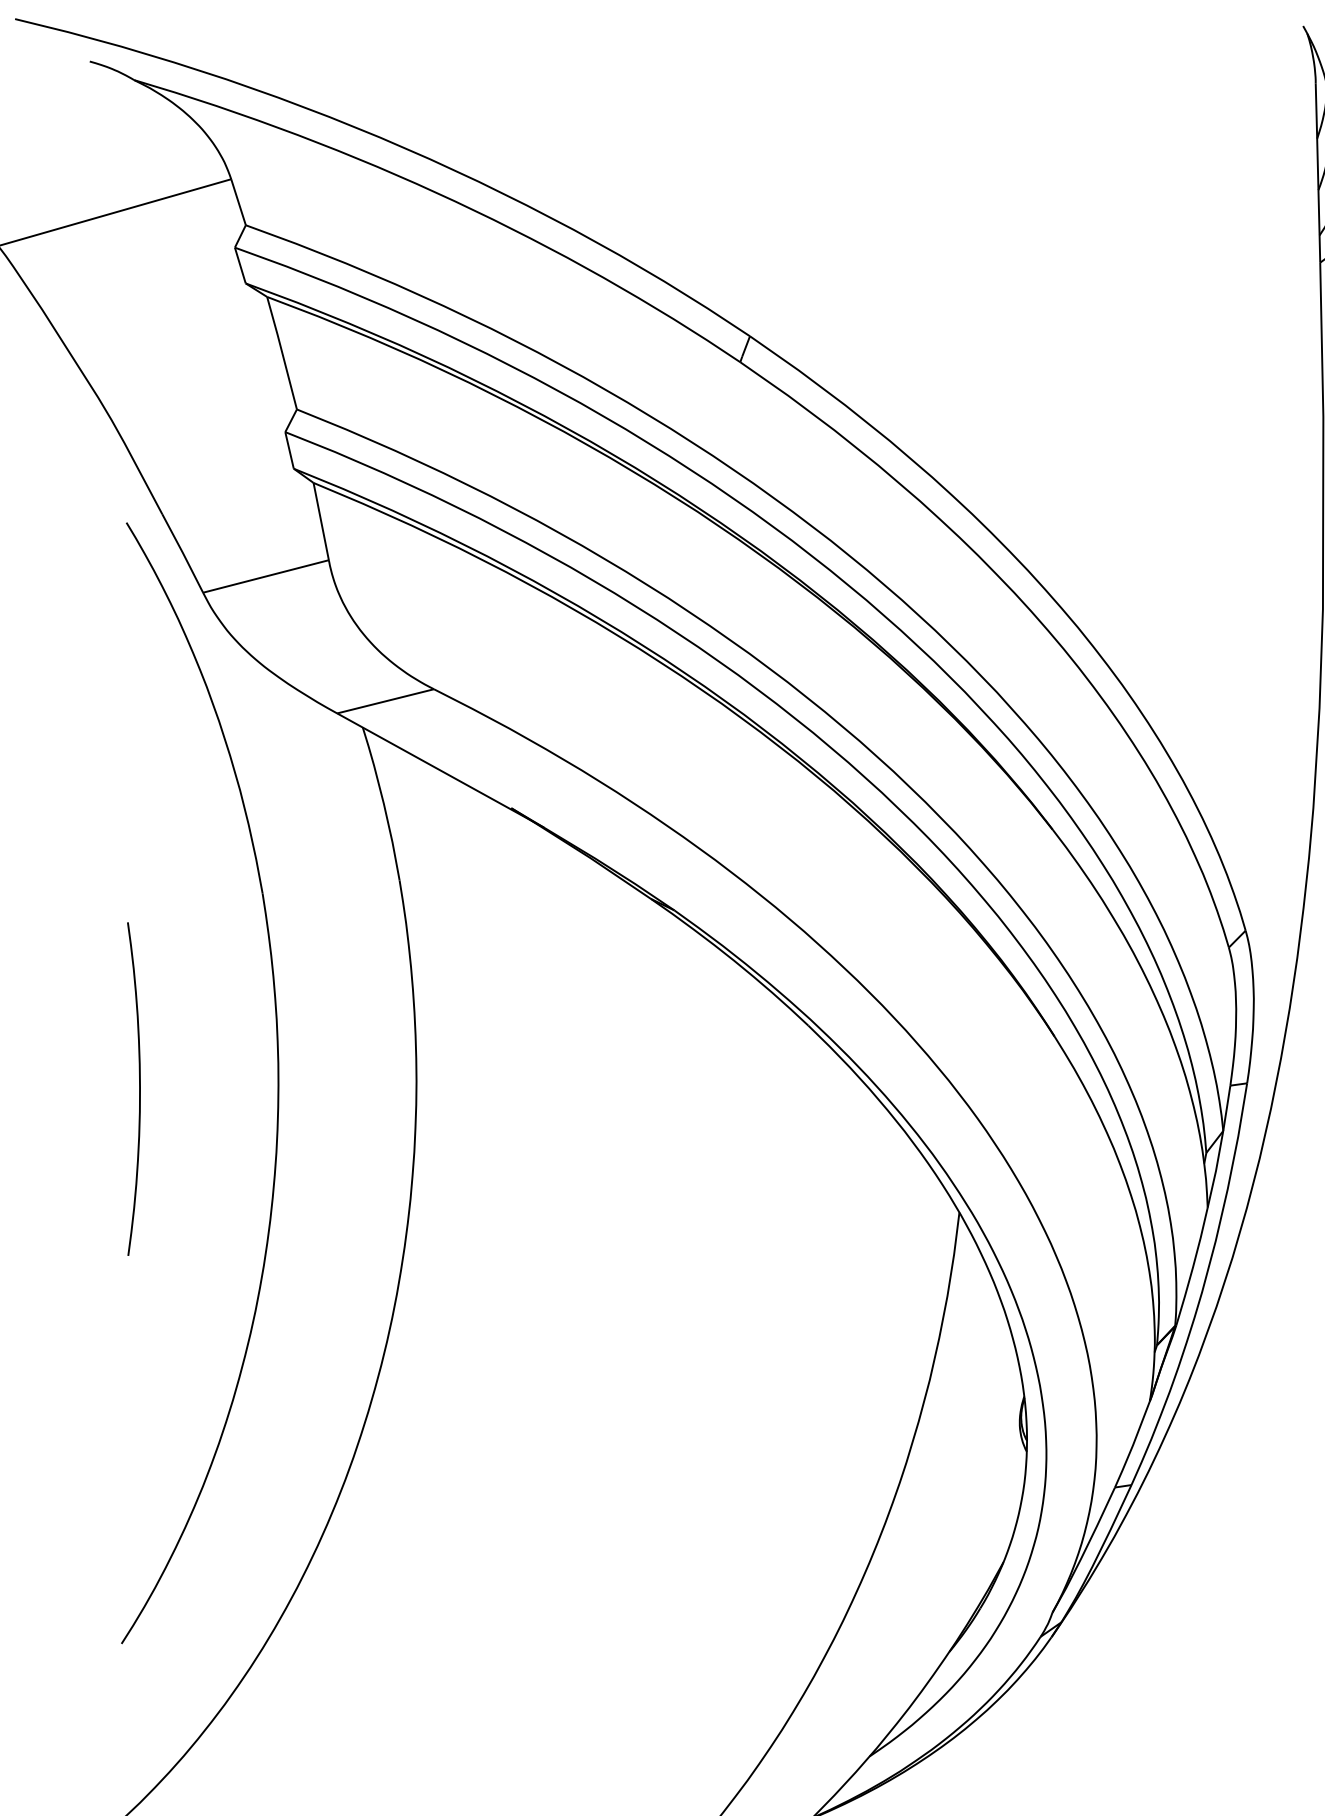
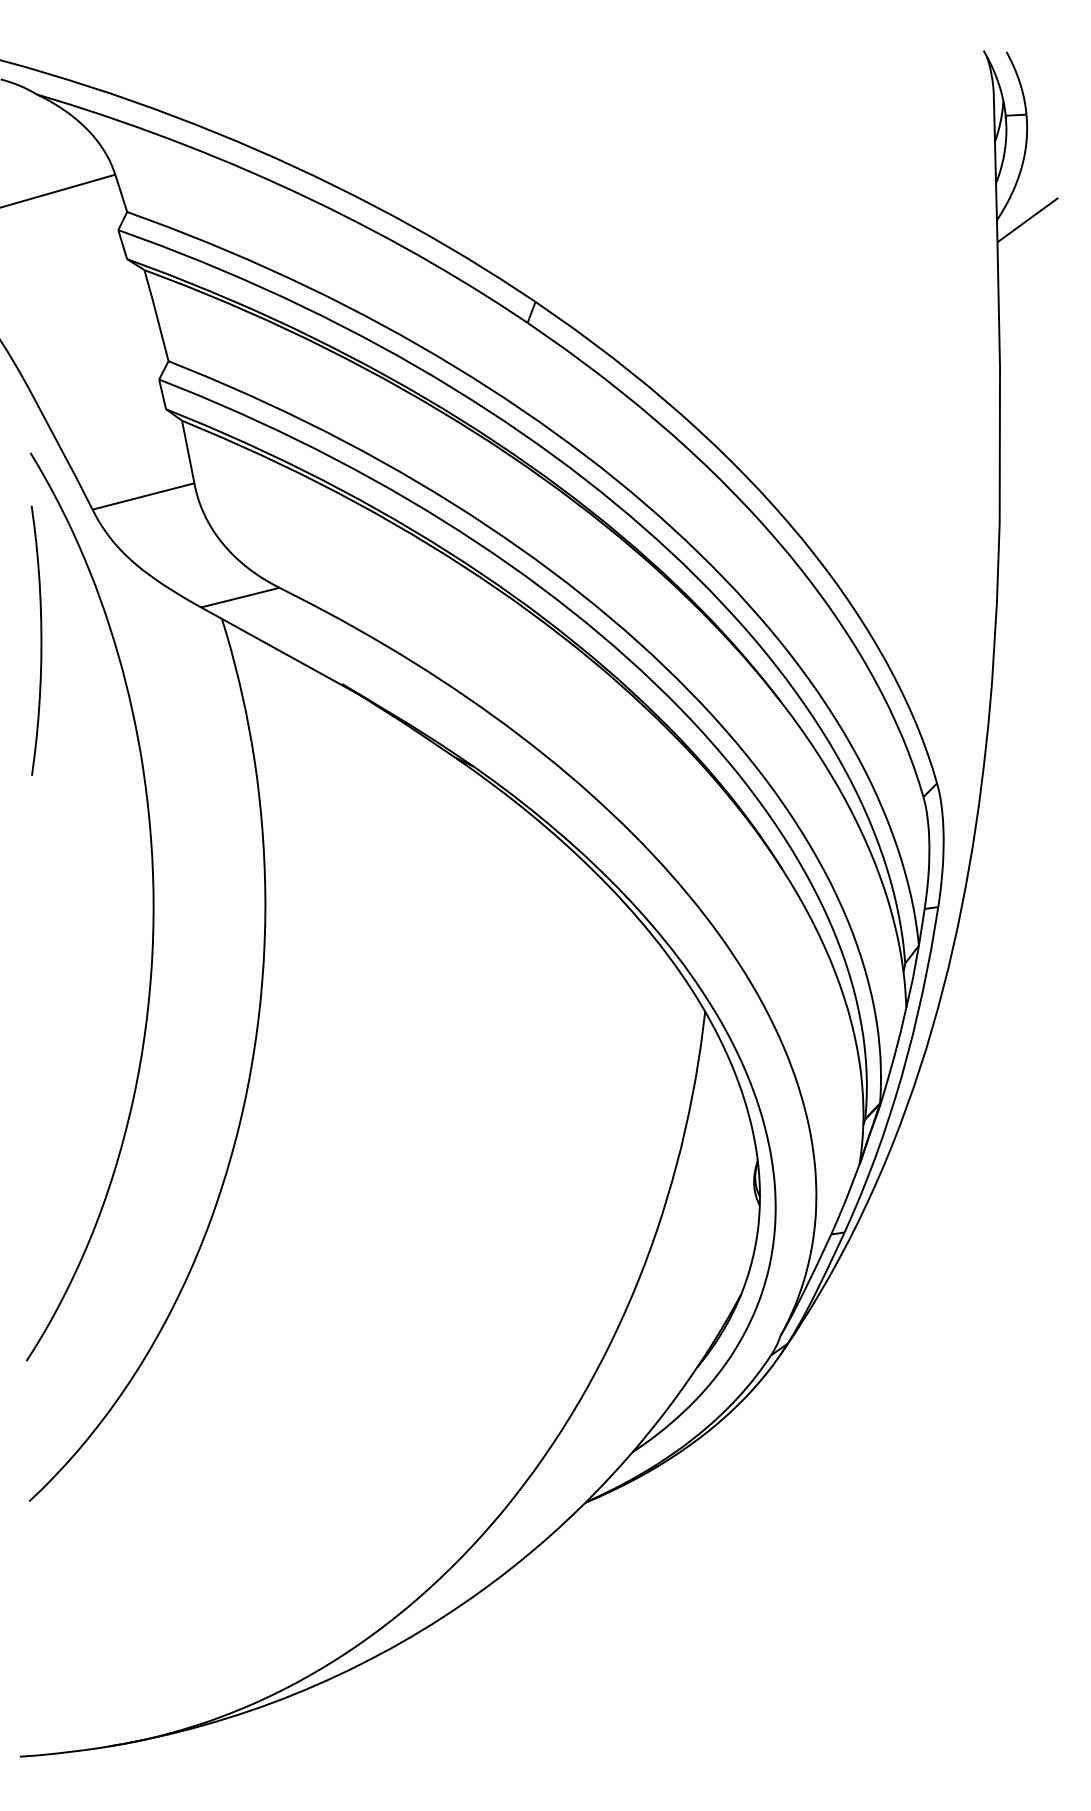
curve: (138, 1088) -> (40, 640), moved

